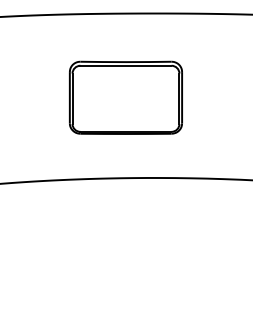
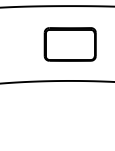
part: (124, 97) -> (69, 44), moved

